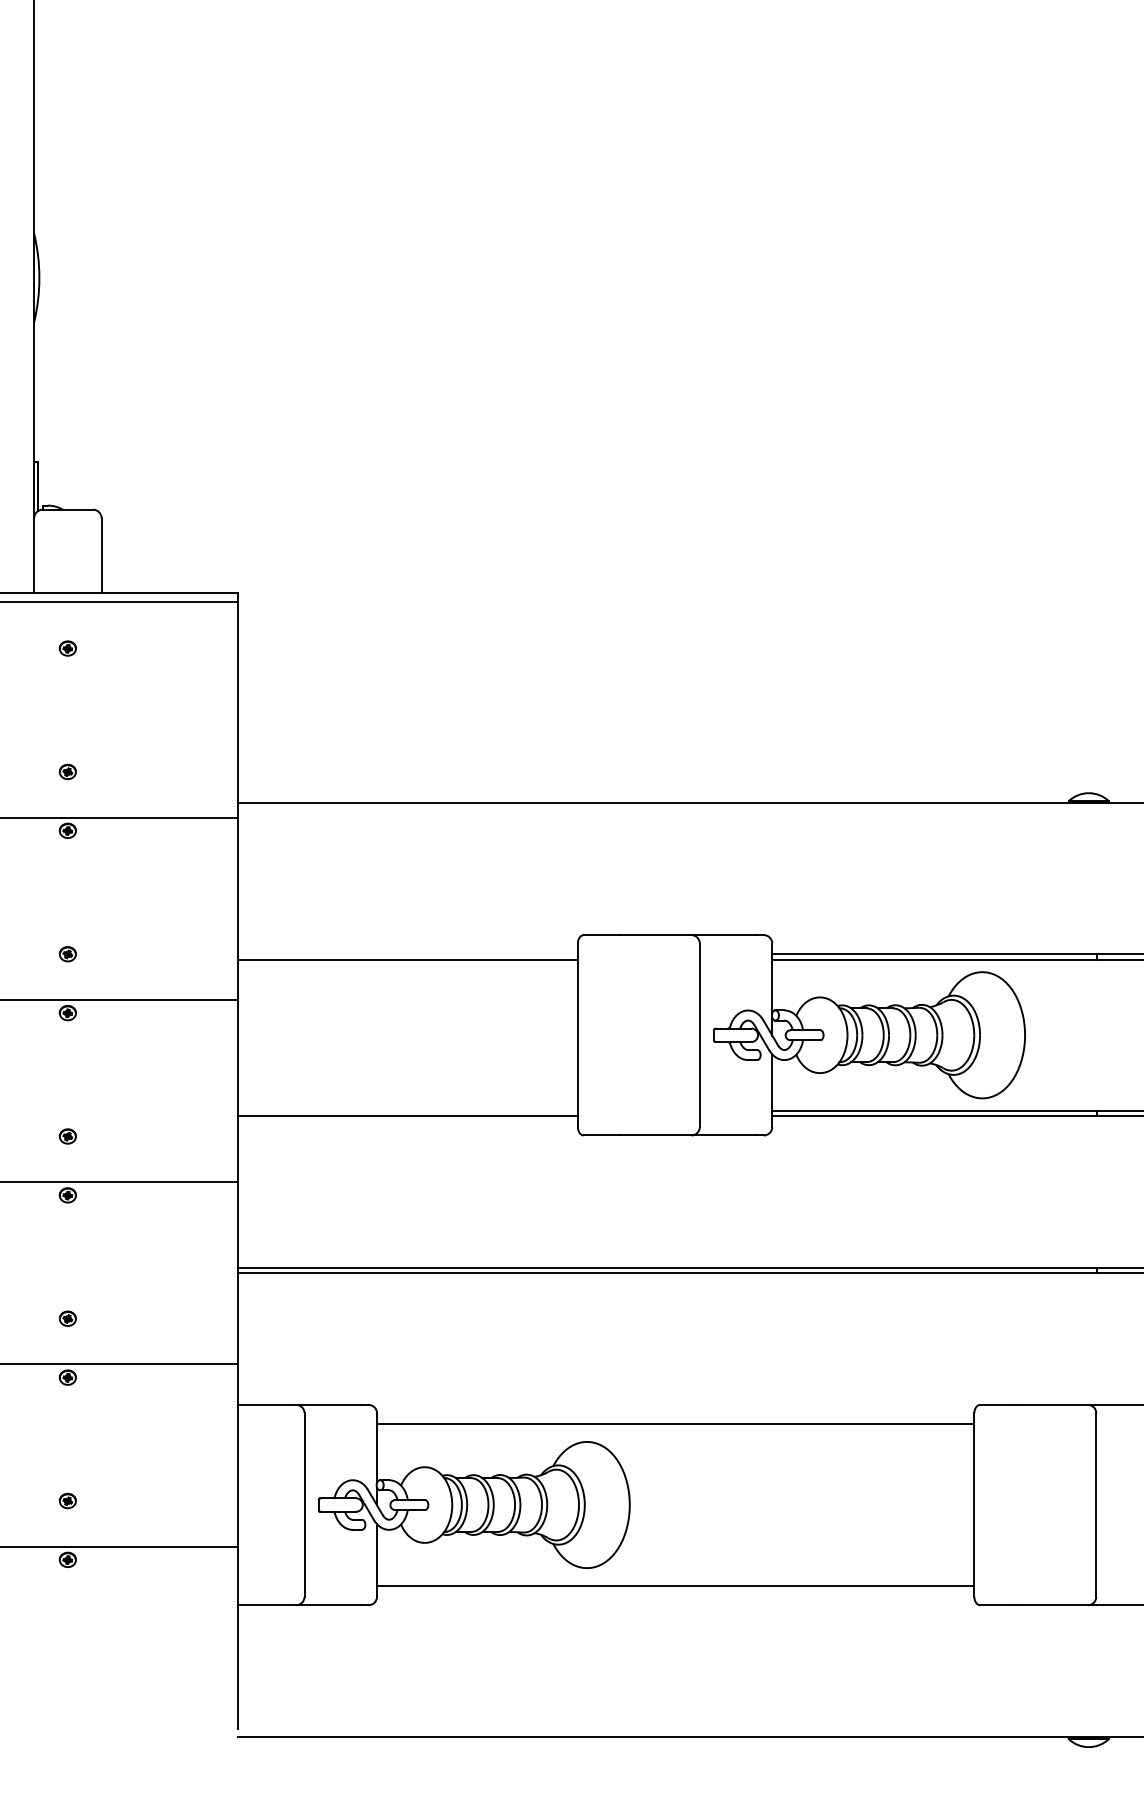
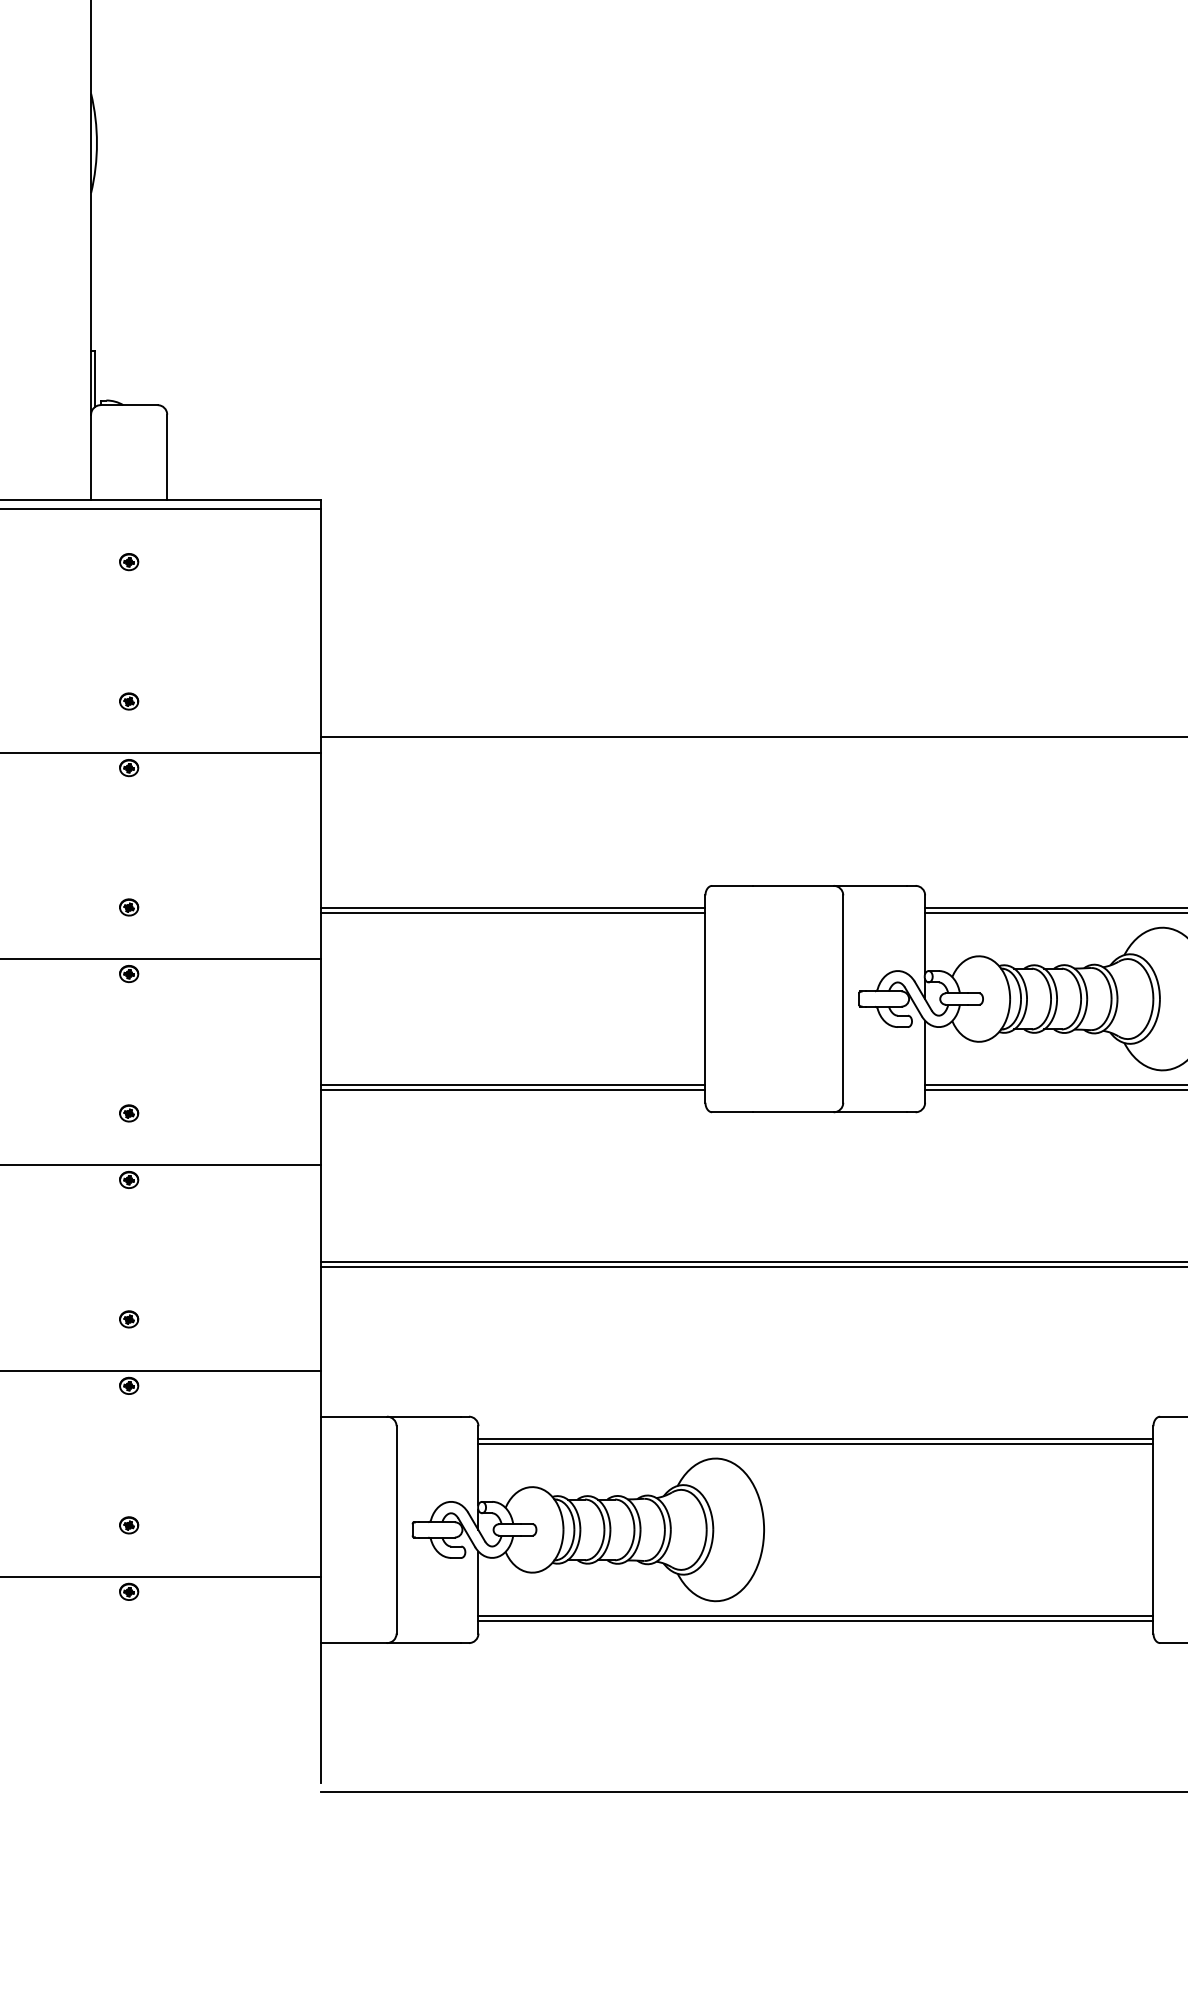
line: (407, 954) -> (512, 907), added
line: (407, 1111) -> (512, 1085), added
line: (675, 1429) -> (815, 1444), added
line: (675, 1580) -> (815, 1615), added

